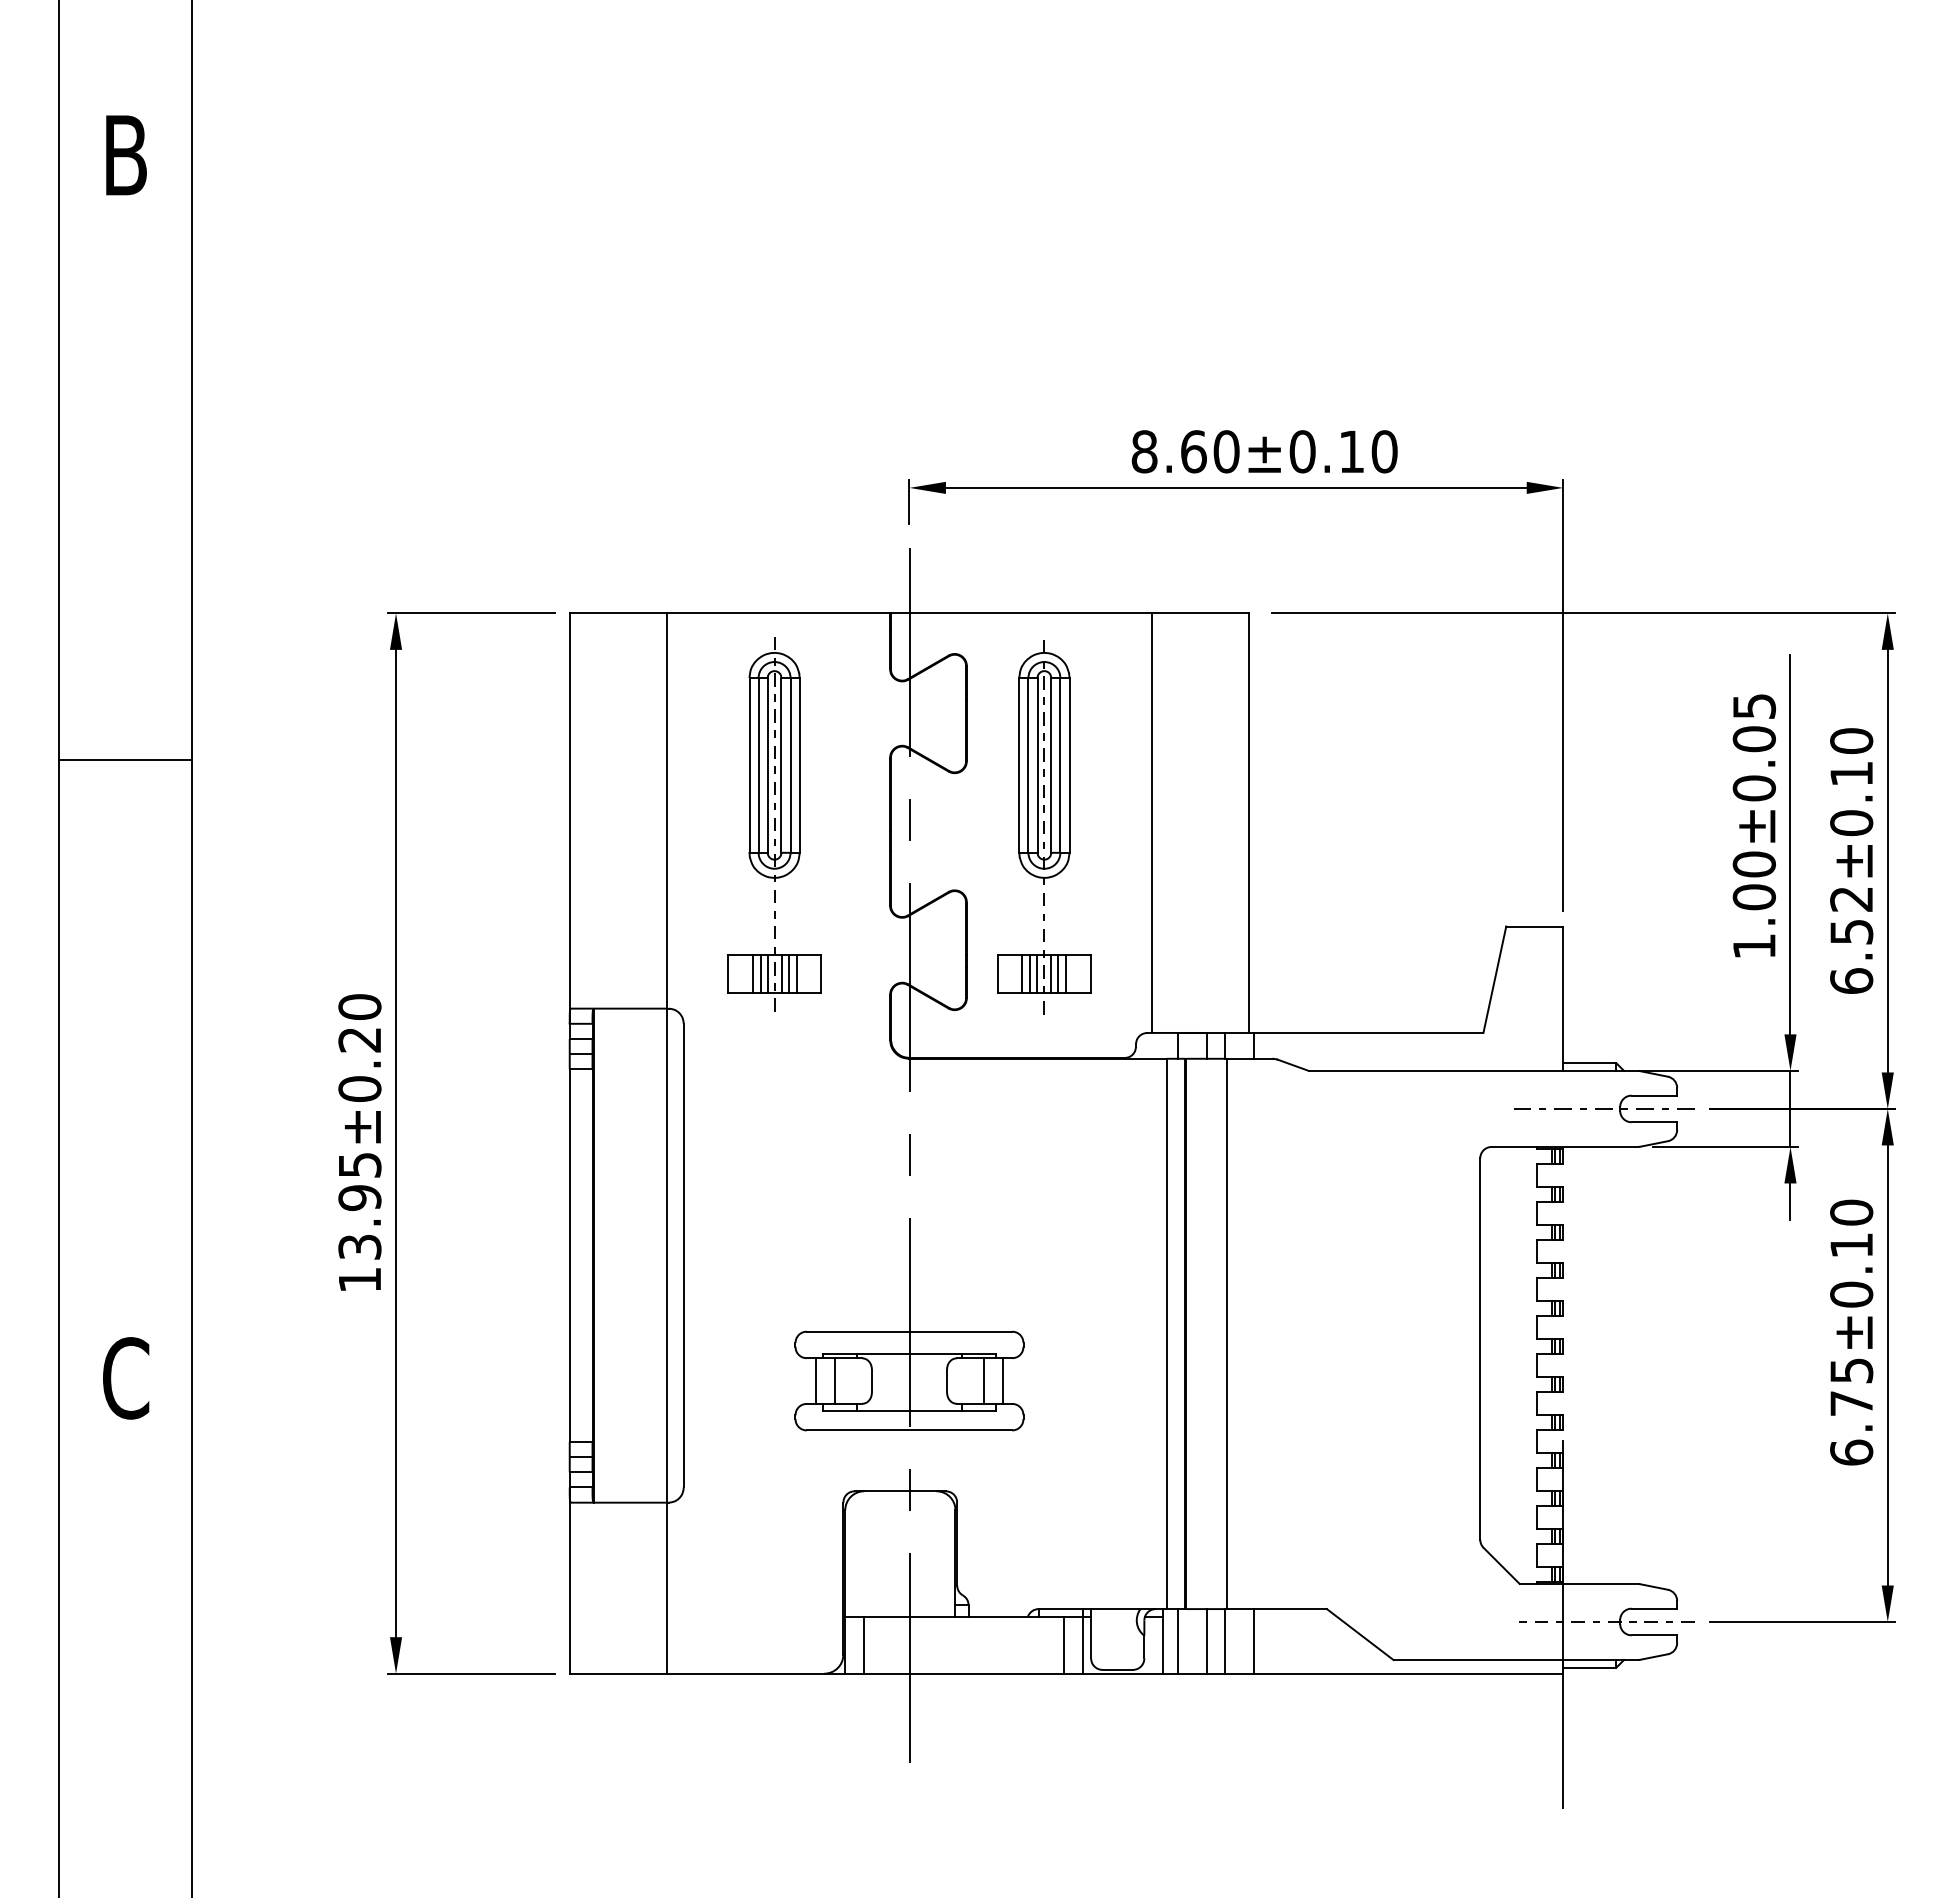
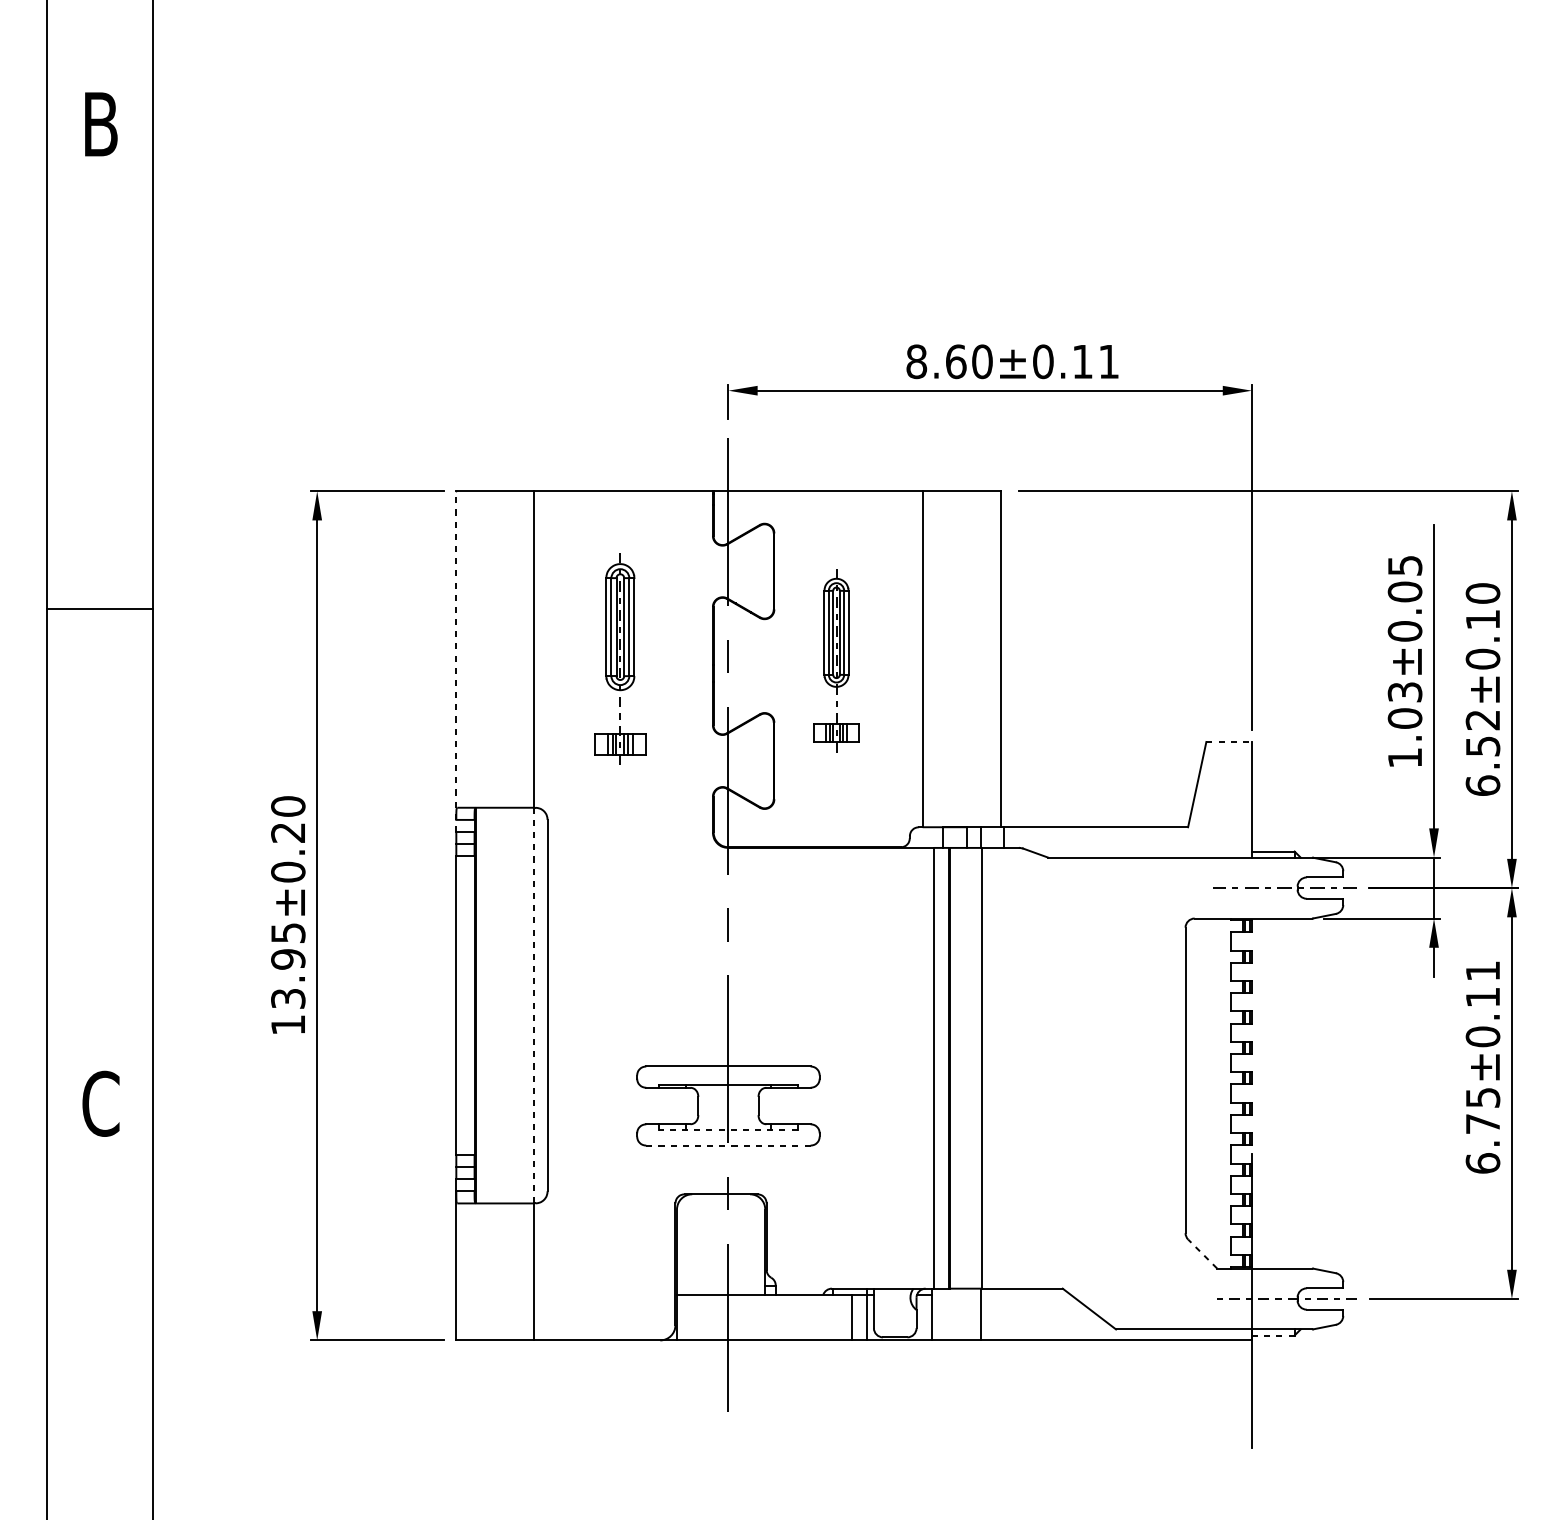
text: (1384, 451) -> (1108, 361), 8.60±0.10 -> 8.60±0.11
part: (774, 824) -> (620, 660), size x0.7
line: (569, 826) -> (456, 661), solid -> dashed
part: (1044, 827) -> (836, 662), size x0.6
text: (1753, 864) -> (1404, 692), 1.00±0.05 -> 1.03±0.05
line: (1534, 926) -> (1229, 741), solid -> dashed
text: (1851, 1212) -> (1482, 971), 6.75±0.10 -> 6.75±0.11
line: (666, 1256) -> (533, 1006), solid -> dashed
line: (815, 1380) -> (653, 1105), removed
line: (834, 1380) -> (668, 1105), removed
line: (984, 1380) -> (788, 1105), removed
line: (1003, 1380) -> (803, 1105), removed
line: (909, 1411) -> (728, 1130), solid -> dashed
line: (909, 1430) -> (728, 1145), solid -> dashed
line: (1501, 1565) -> (1202, 1253), solid -> dashed
line: (1177, 1641) -> (943, 1314), removed
line: (1206, 1641) -> (966, 1314), removed
line: (1254, 1641) -> (1004, 1314), removed
line: (864, 1644) -> (692, 1317), removed
line: (1589, 1667) -> (1273, 1335), solid -> dashed

